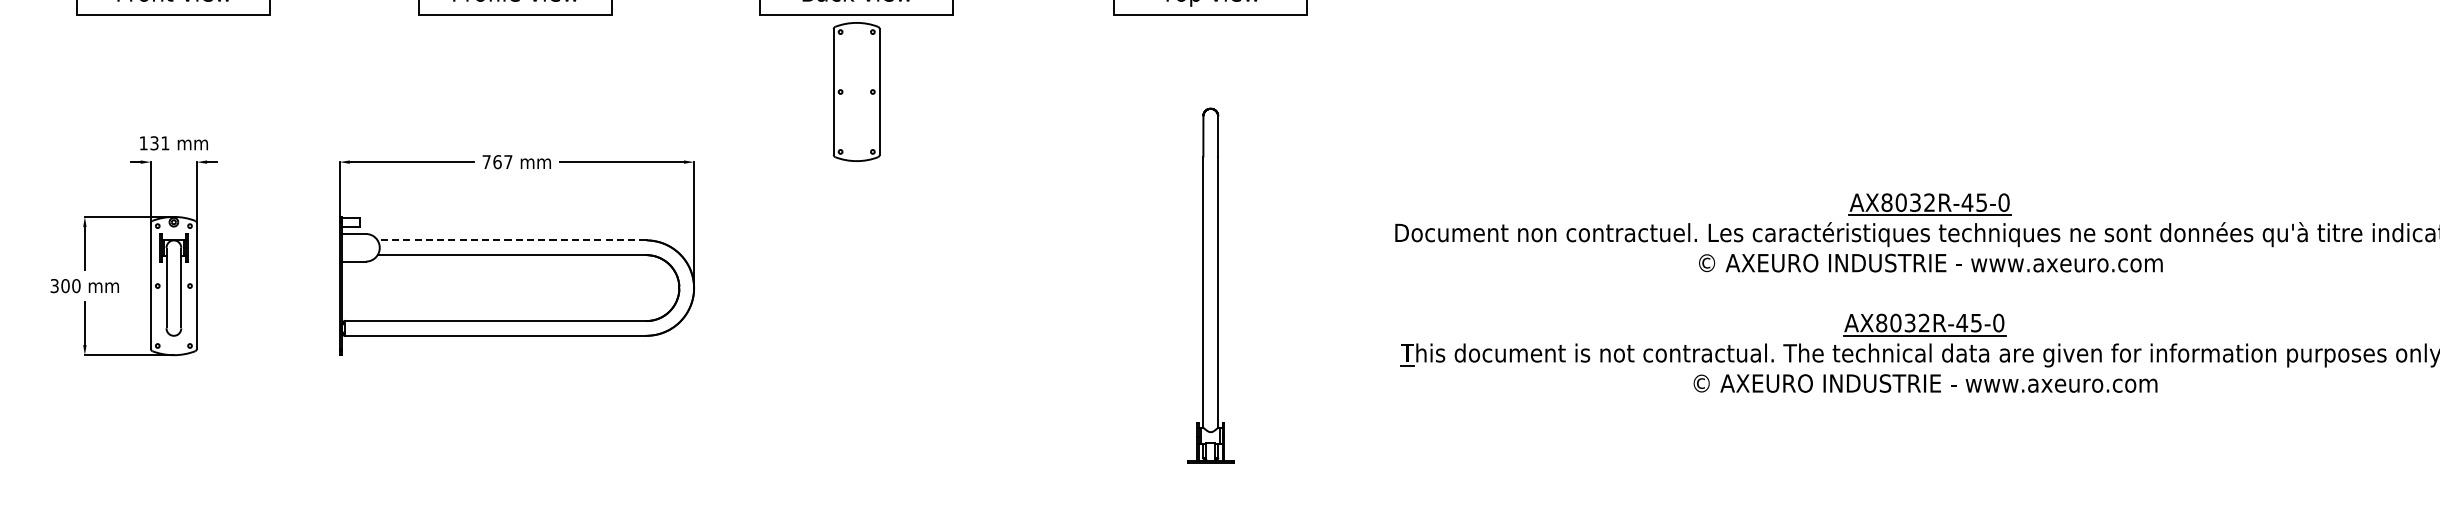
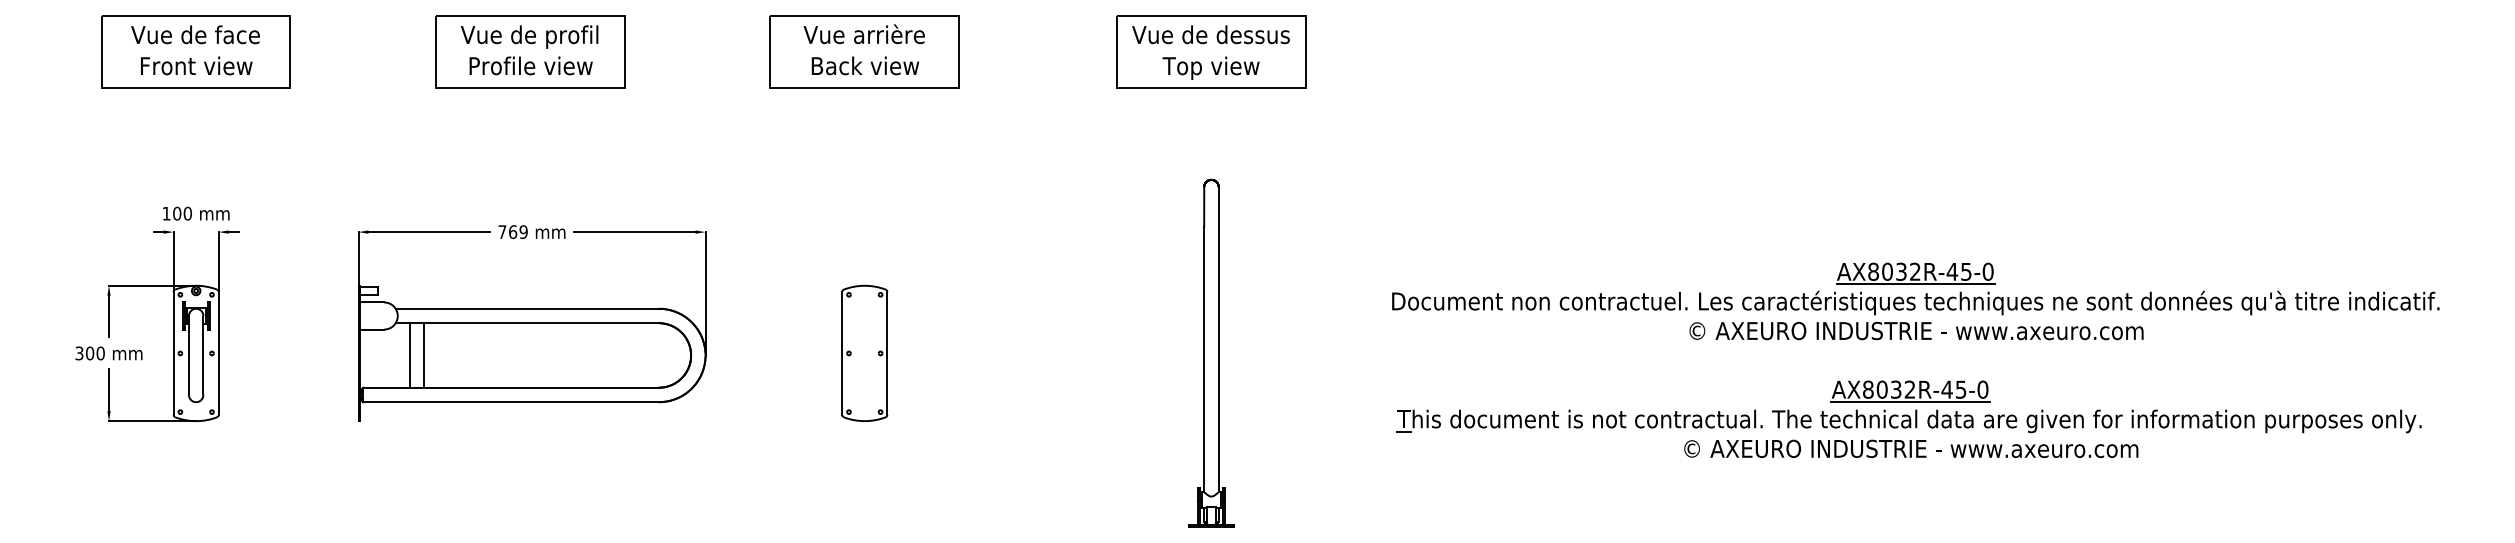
part: (856, 91) -> (864, 352), moved
text: (159, 143) -> (182, 213), 131 -> 100
text: (508, 162) -> (523, 232), 767 -> 769
line: (512, 240) -> (527, 308), dashed -> solid
line: (391, 288) -> (409, 355), added
line: (407, 288) -> (424, 355), added

